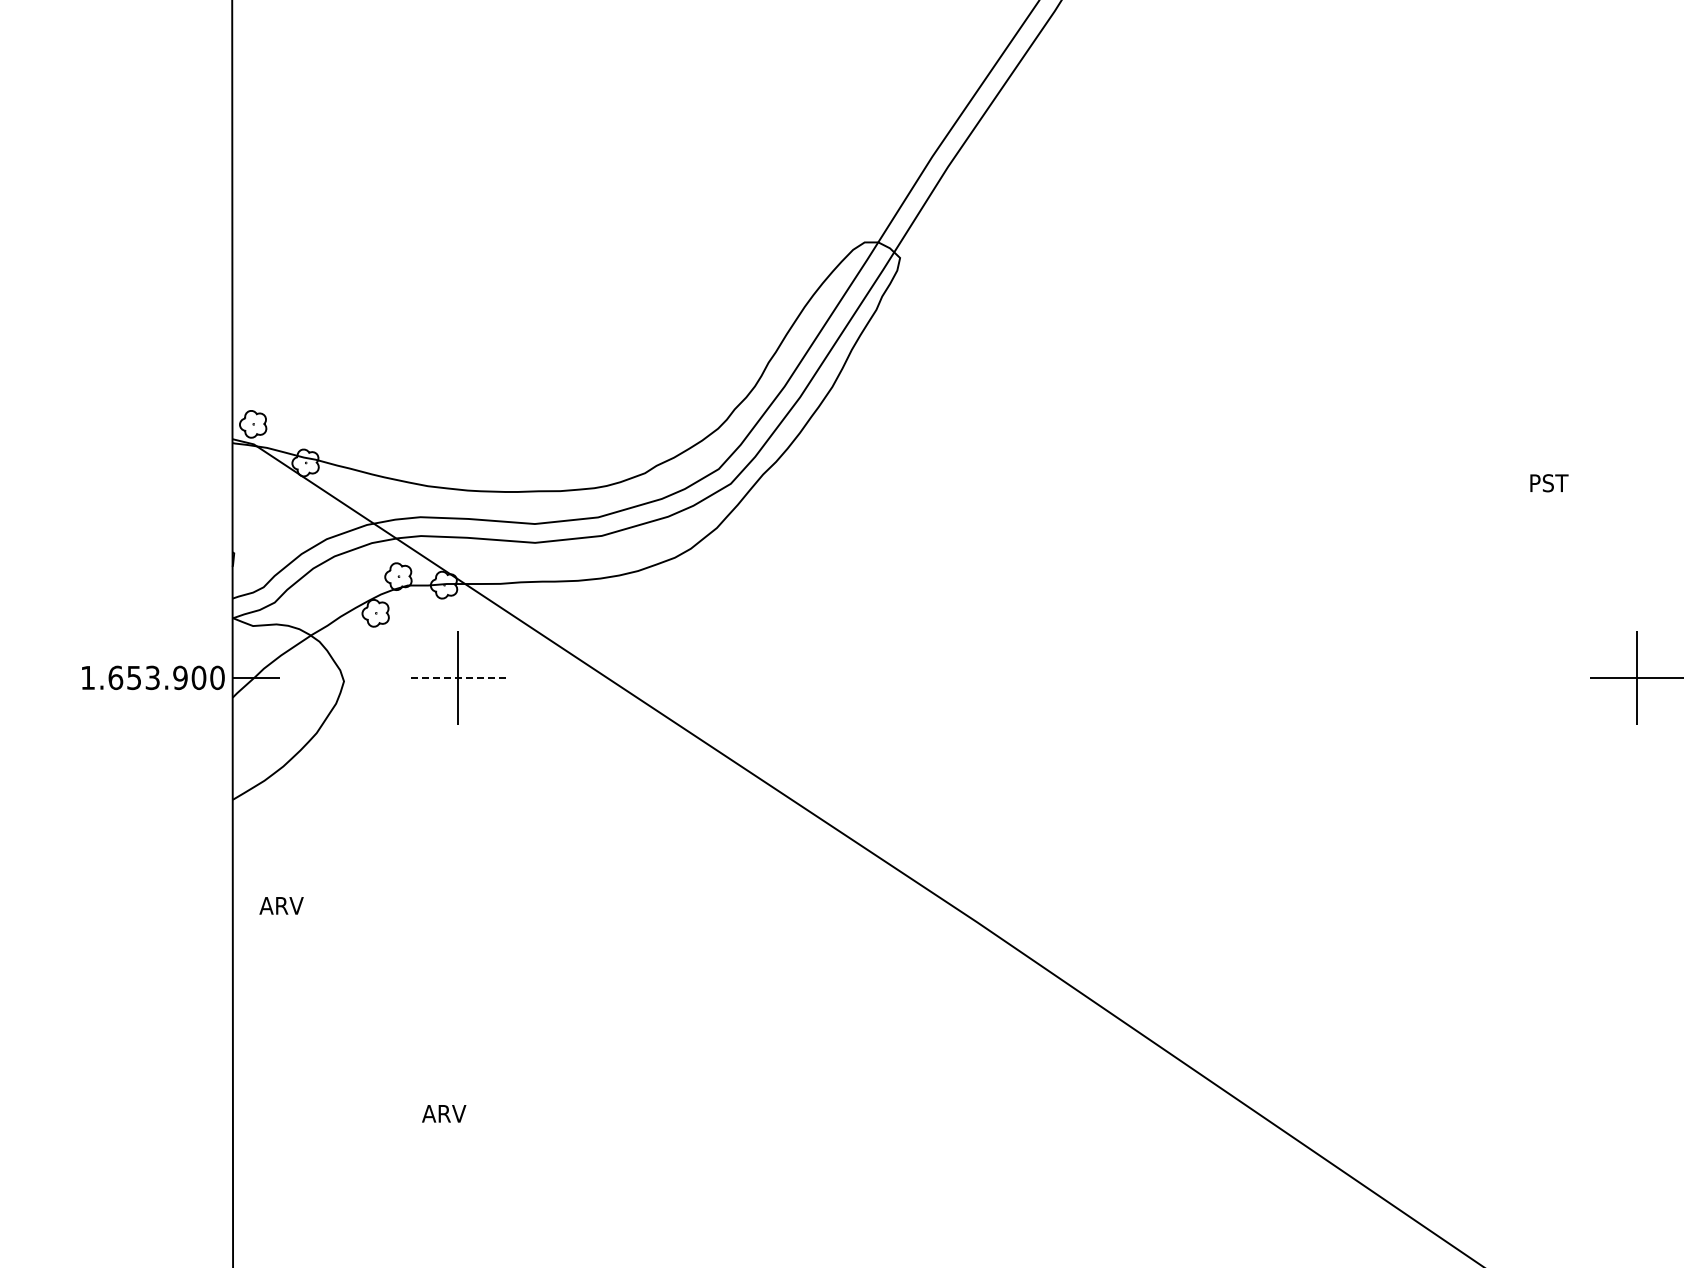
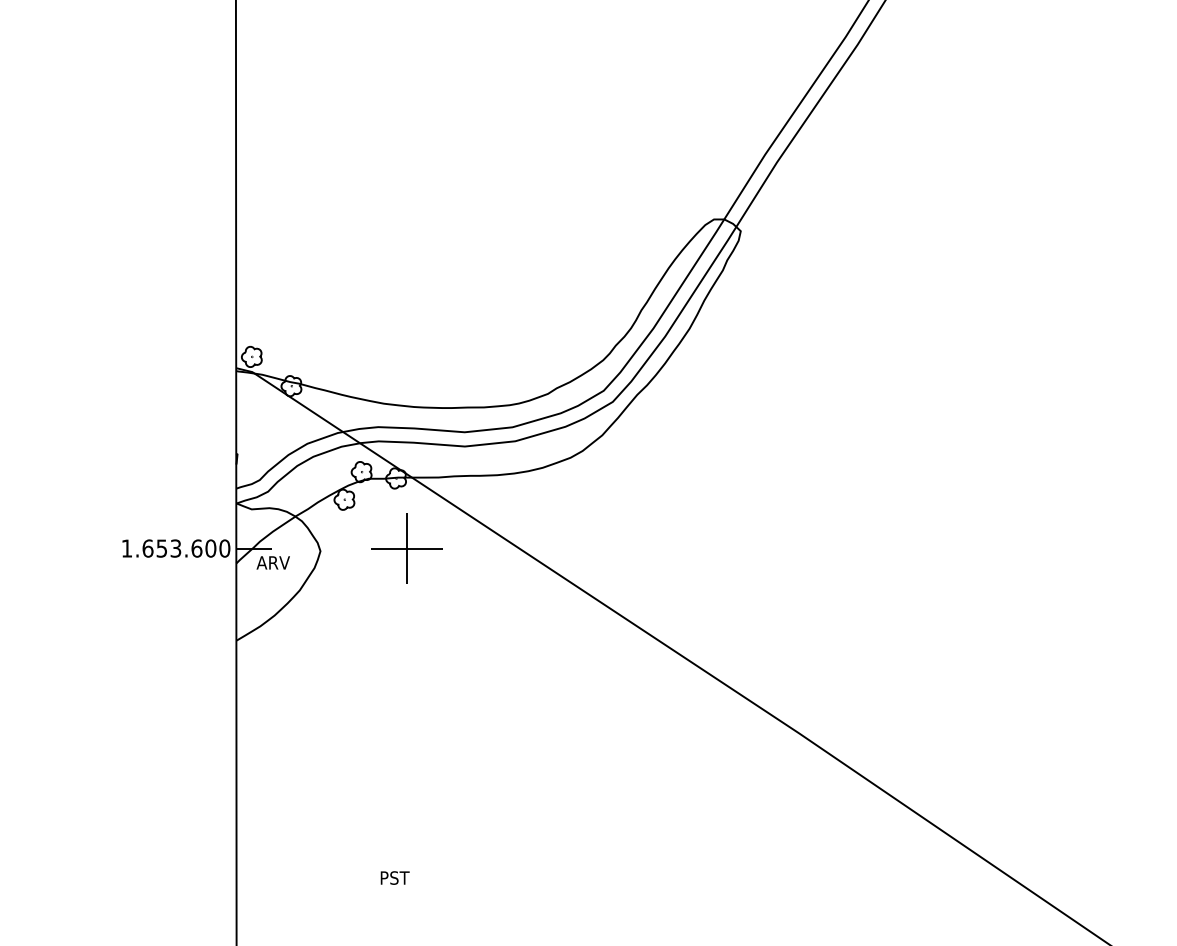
text: (180, 677) -> (196, 548), 1.653.900 -> 1.653.600
line: (457, 677) -> (406, 548), dashed -> solid
text: (281, 905) -> (273, 562), moved
text: (444, 1113) -> (396, 877), ARV -> PST

